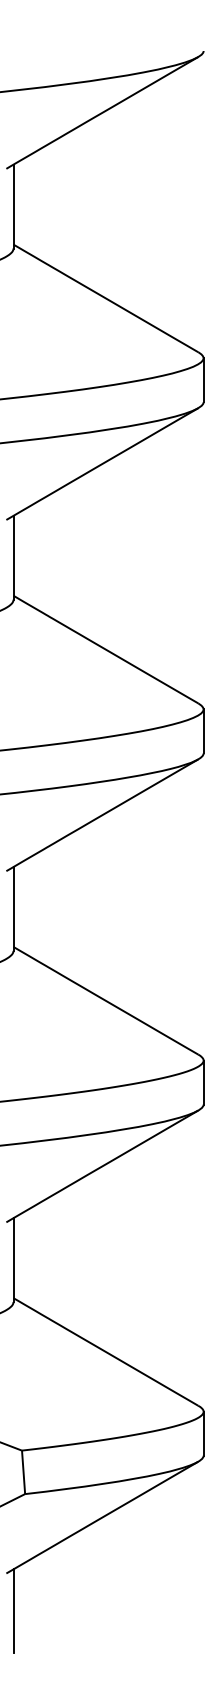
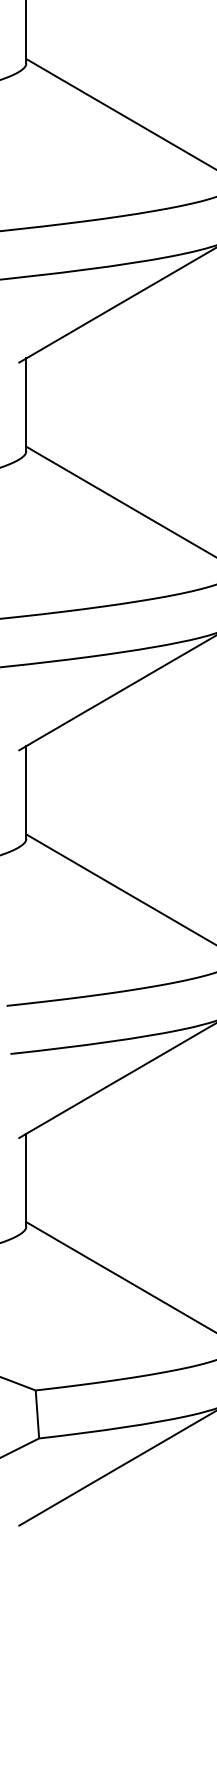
line: (13, 1611) -> (26, 1568), removed

